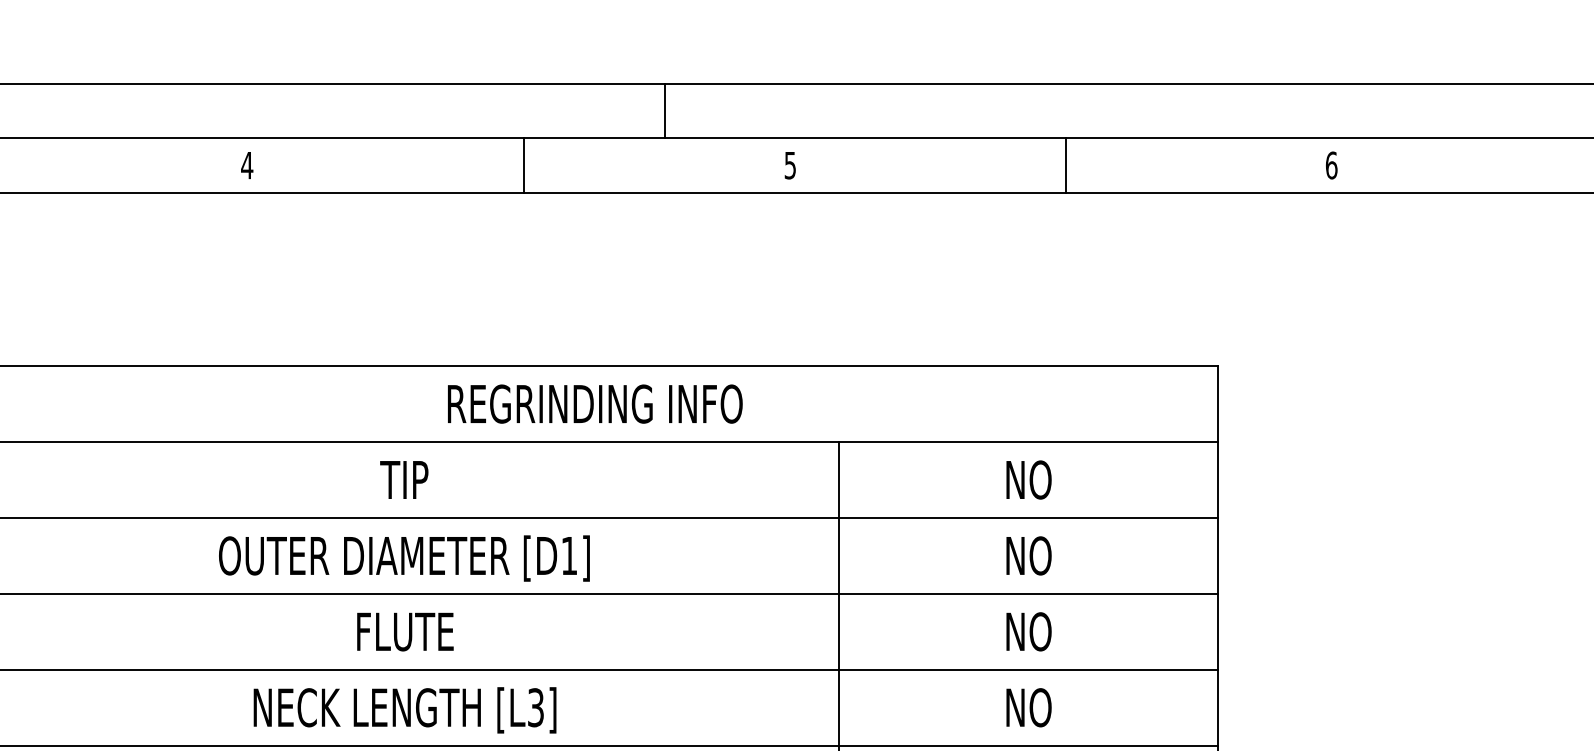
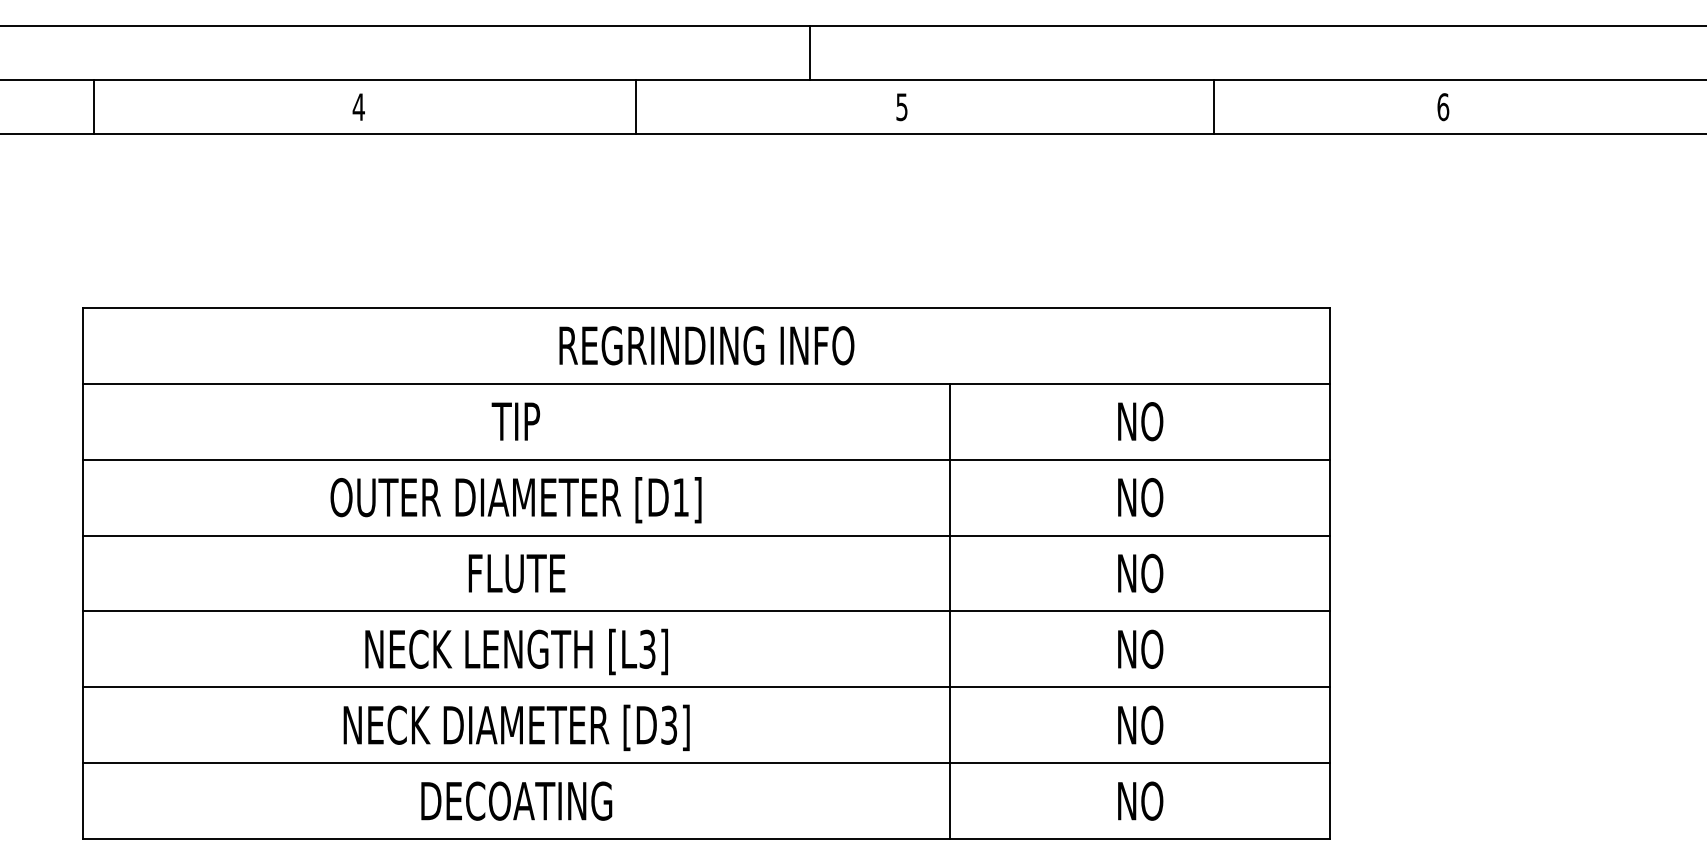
line: (664, 110) -> (809, 52), moved
line: (1066, 165) -> (1214, 107), moved

